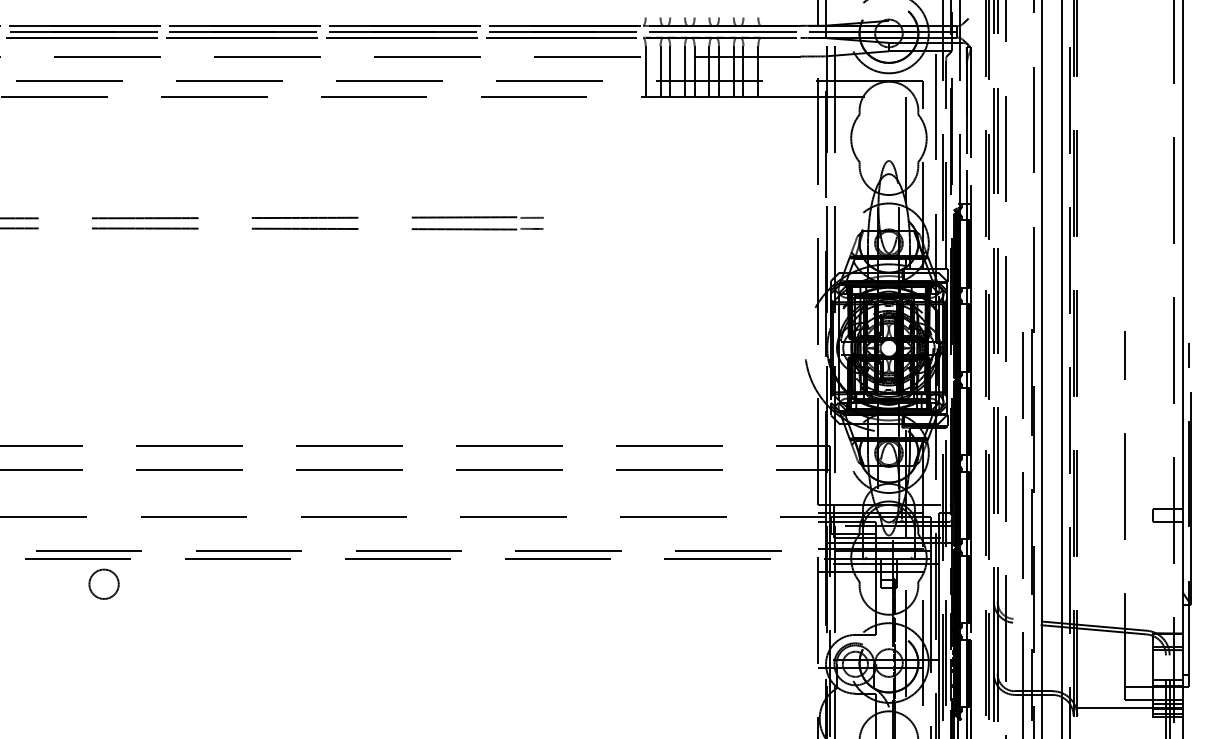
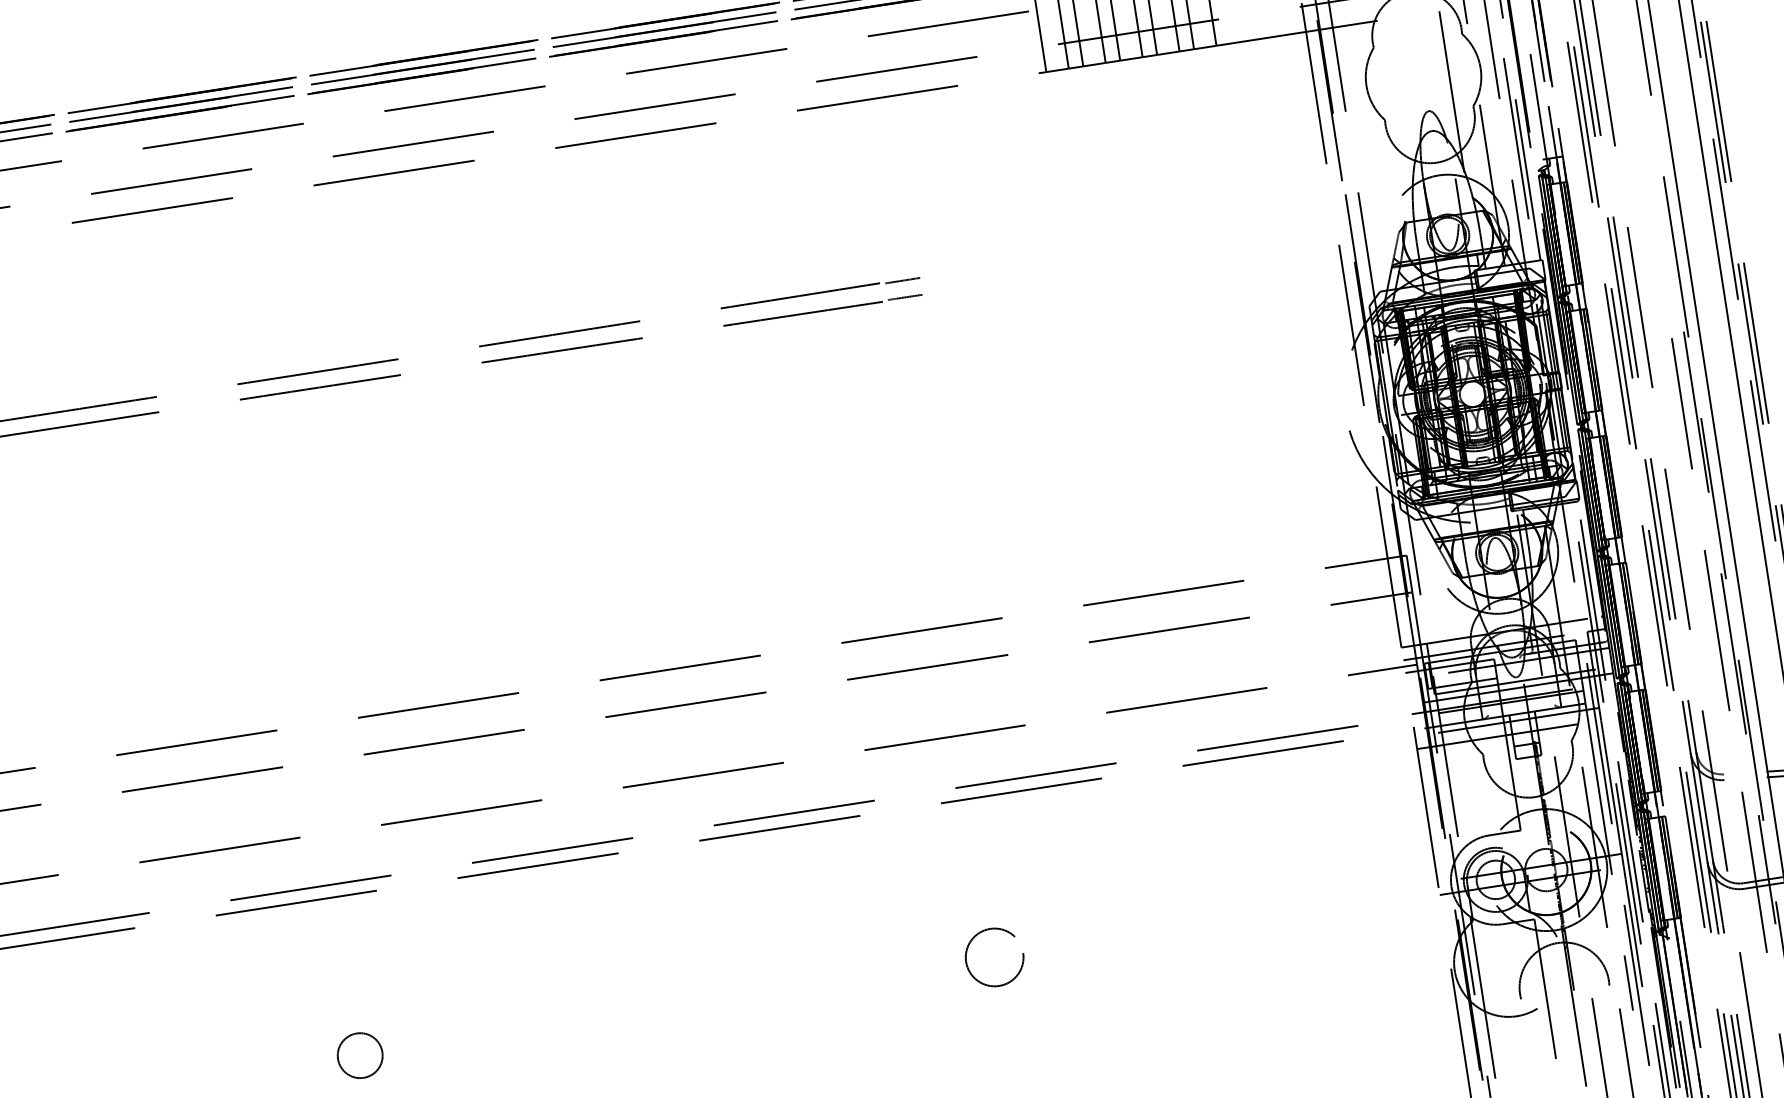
circle: (103, 583) -> (359, 1054), moved
circle: (523, 663) -> (993, 956), added

